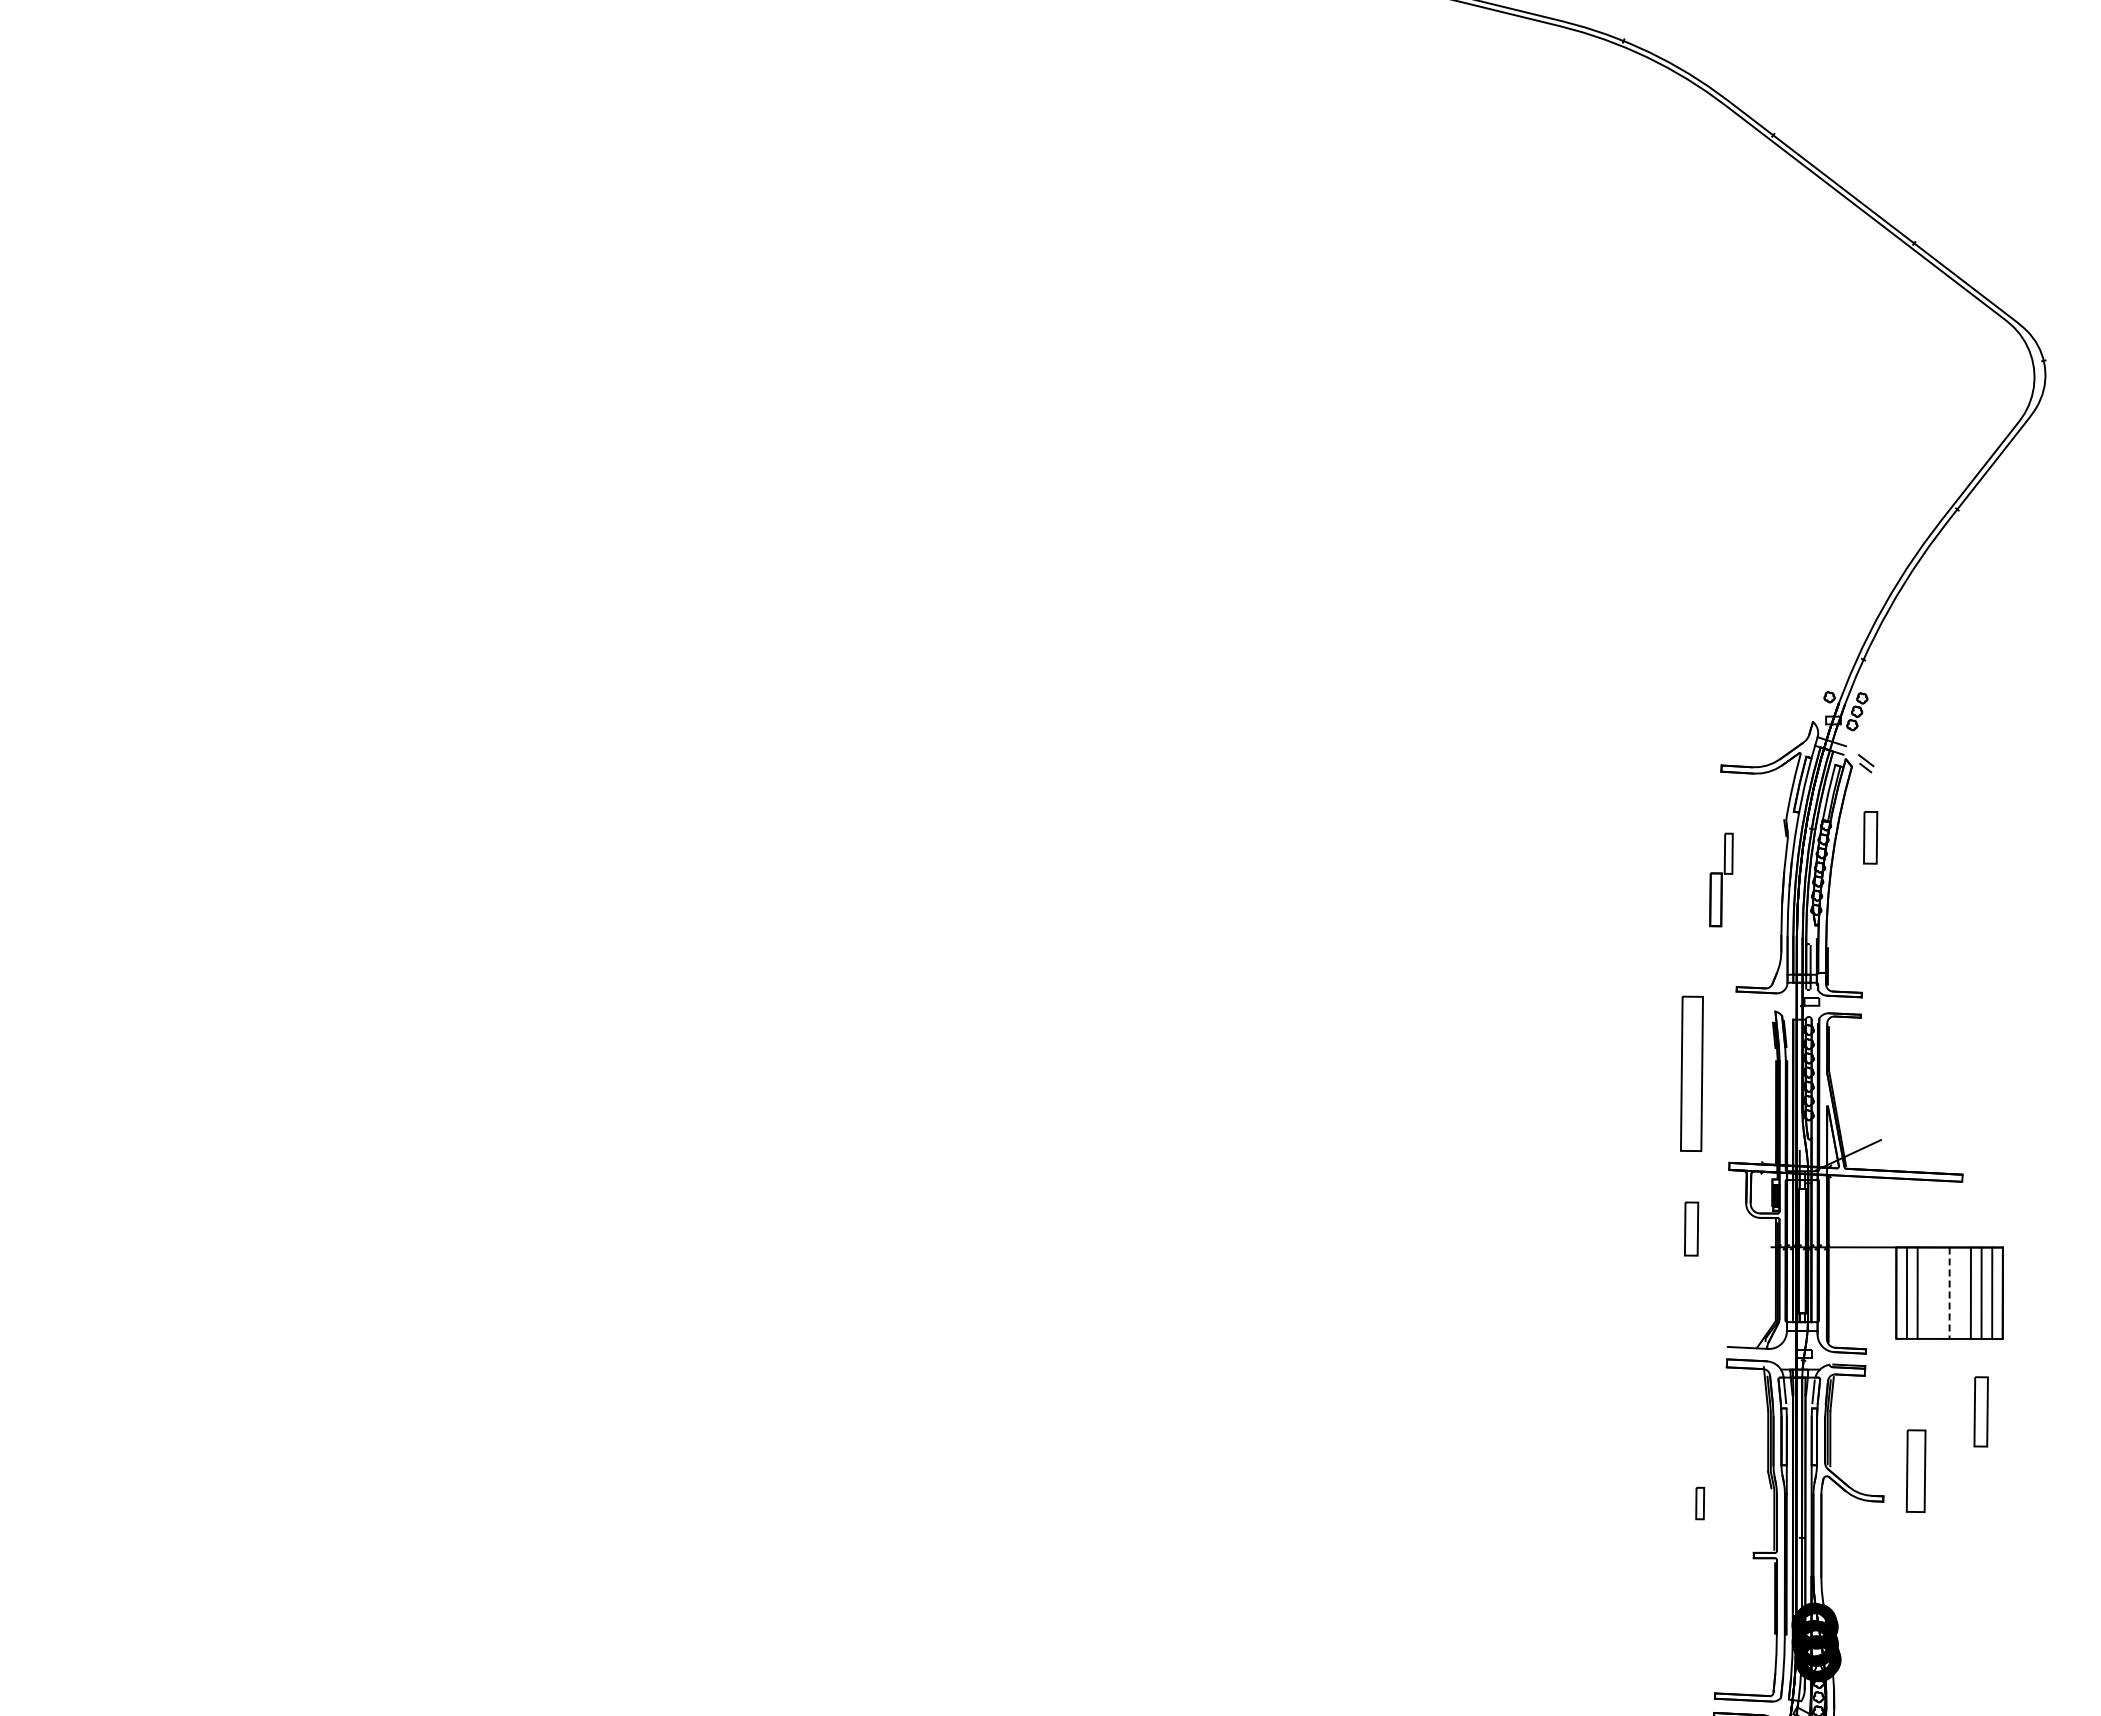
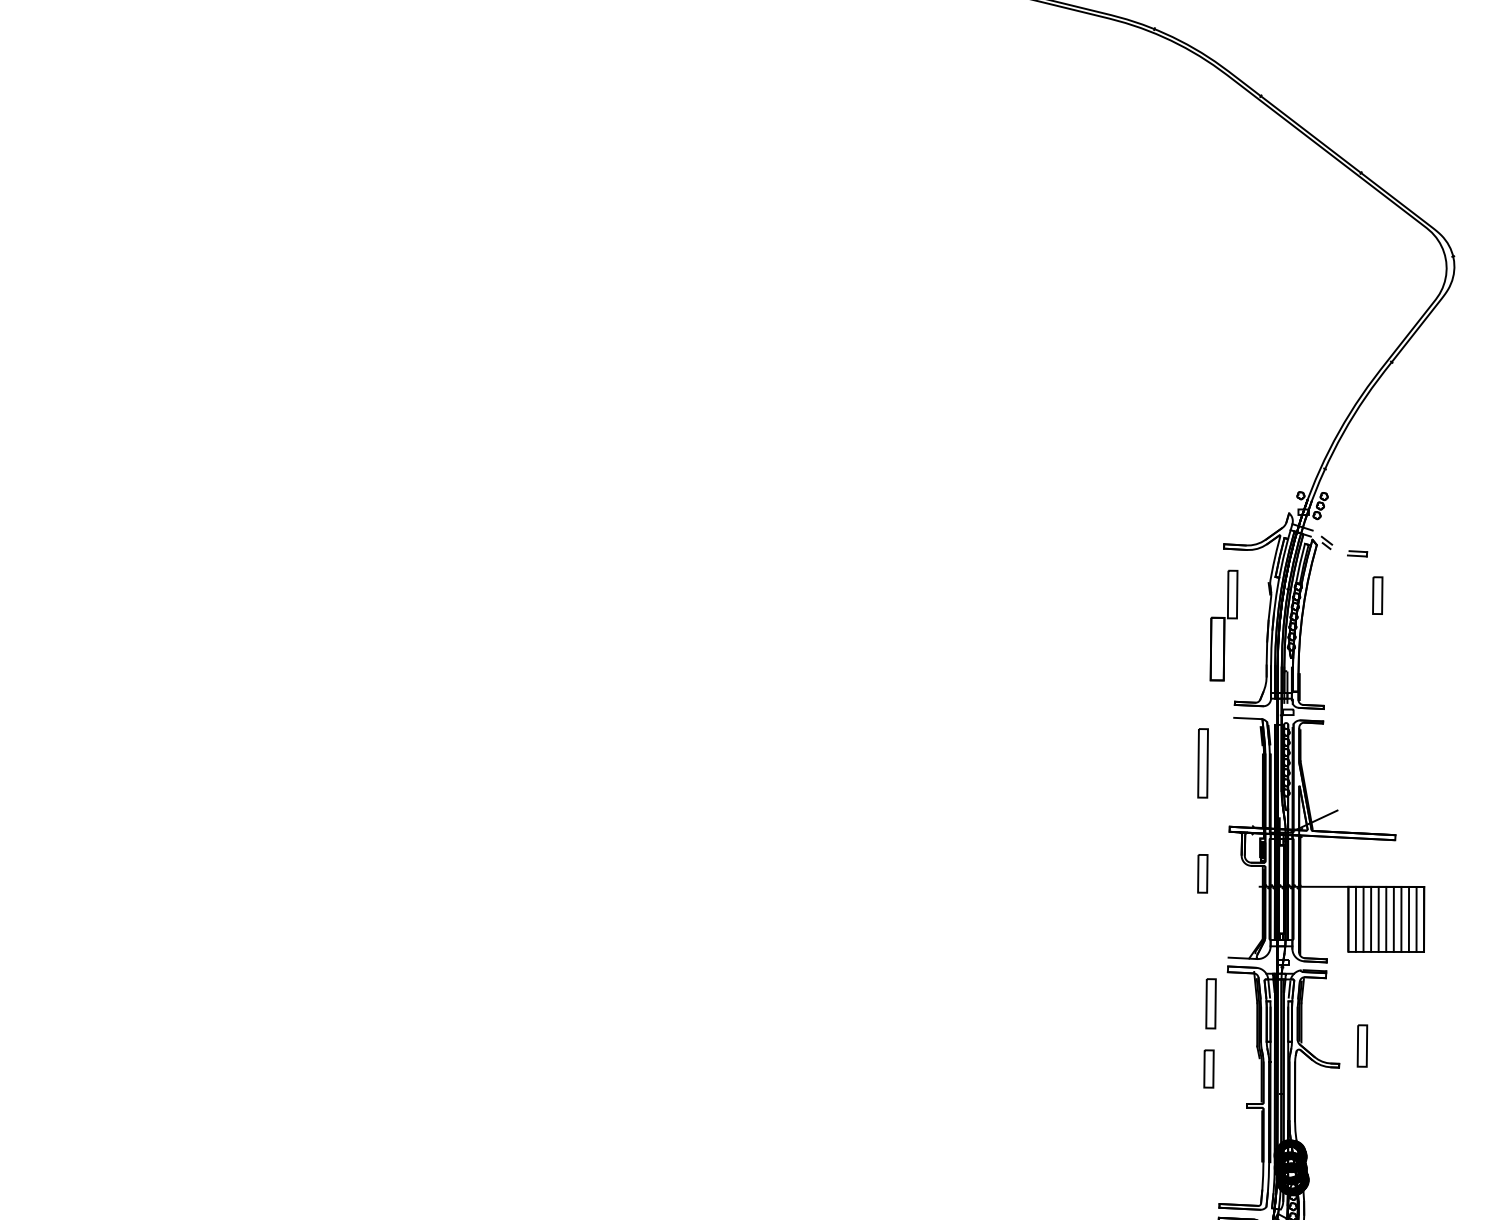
part: (1908, 778) -> (1357, 553), added
part: (1870, 837) -> (1377, 595), moved
part: (1721, 879) -> (1224, 625), size x1.67
line: (1754, 1010) -> (1247, 718), added
part: (1691, 1073) -> (1202, 763), size x0.62
line: (1928, 1292) -> (1371, 918), added
line: (1938, 1292) -> (1378, 918), added
line: (1960, 1292) -> (1394, 918), added
line: (1949, 1293) -> (1386, 919), dashed -> solid
part: (1980, 1411) -> (1210, 1003), moved
part: (1915, 1471) -> (1362, 1046), size x0.71
part: (1699, 1503) -> (1208, 1068), size x1.67

